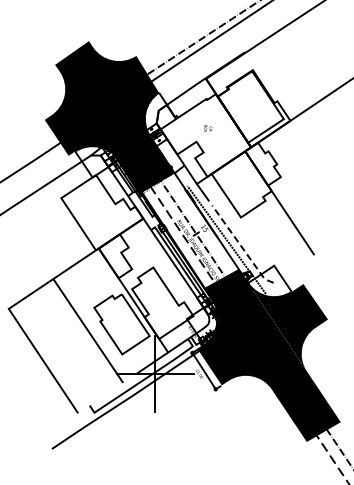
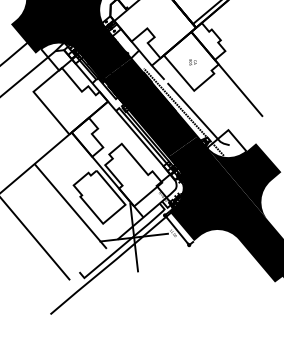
text: (207, 128) -> (192, 62), moved
fill: (189, 230) -> (150, 107), added
line: (241, 246) -> (197, 116), dashed -> solid

